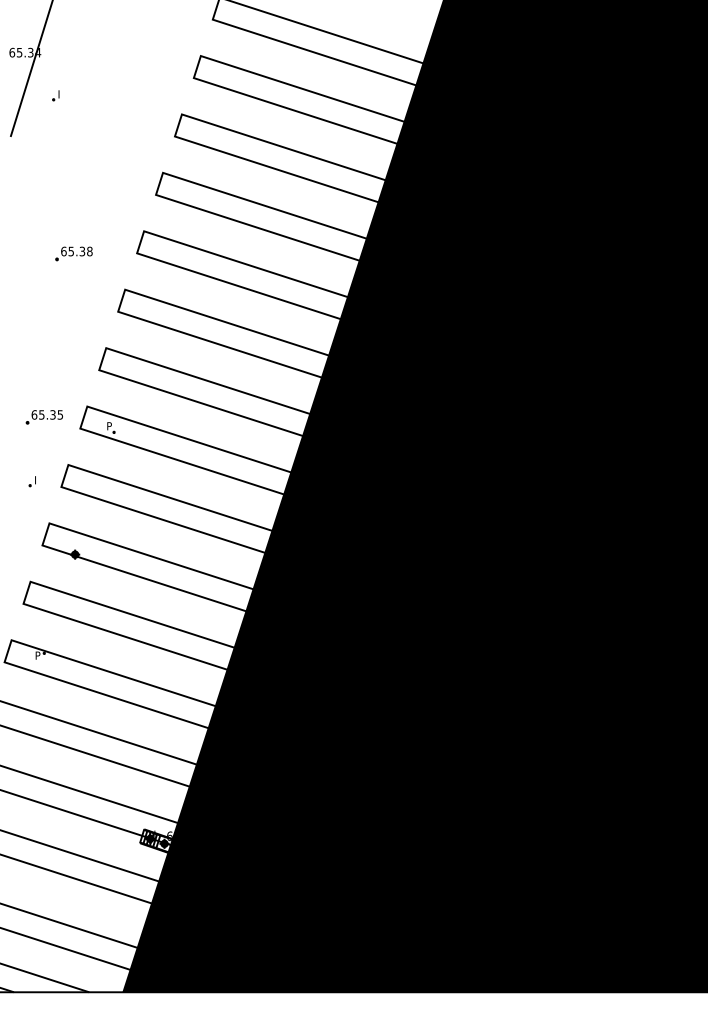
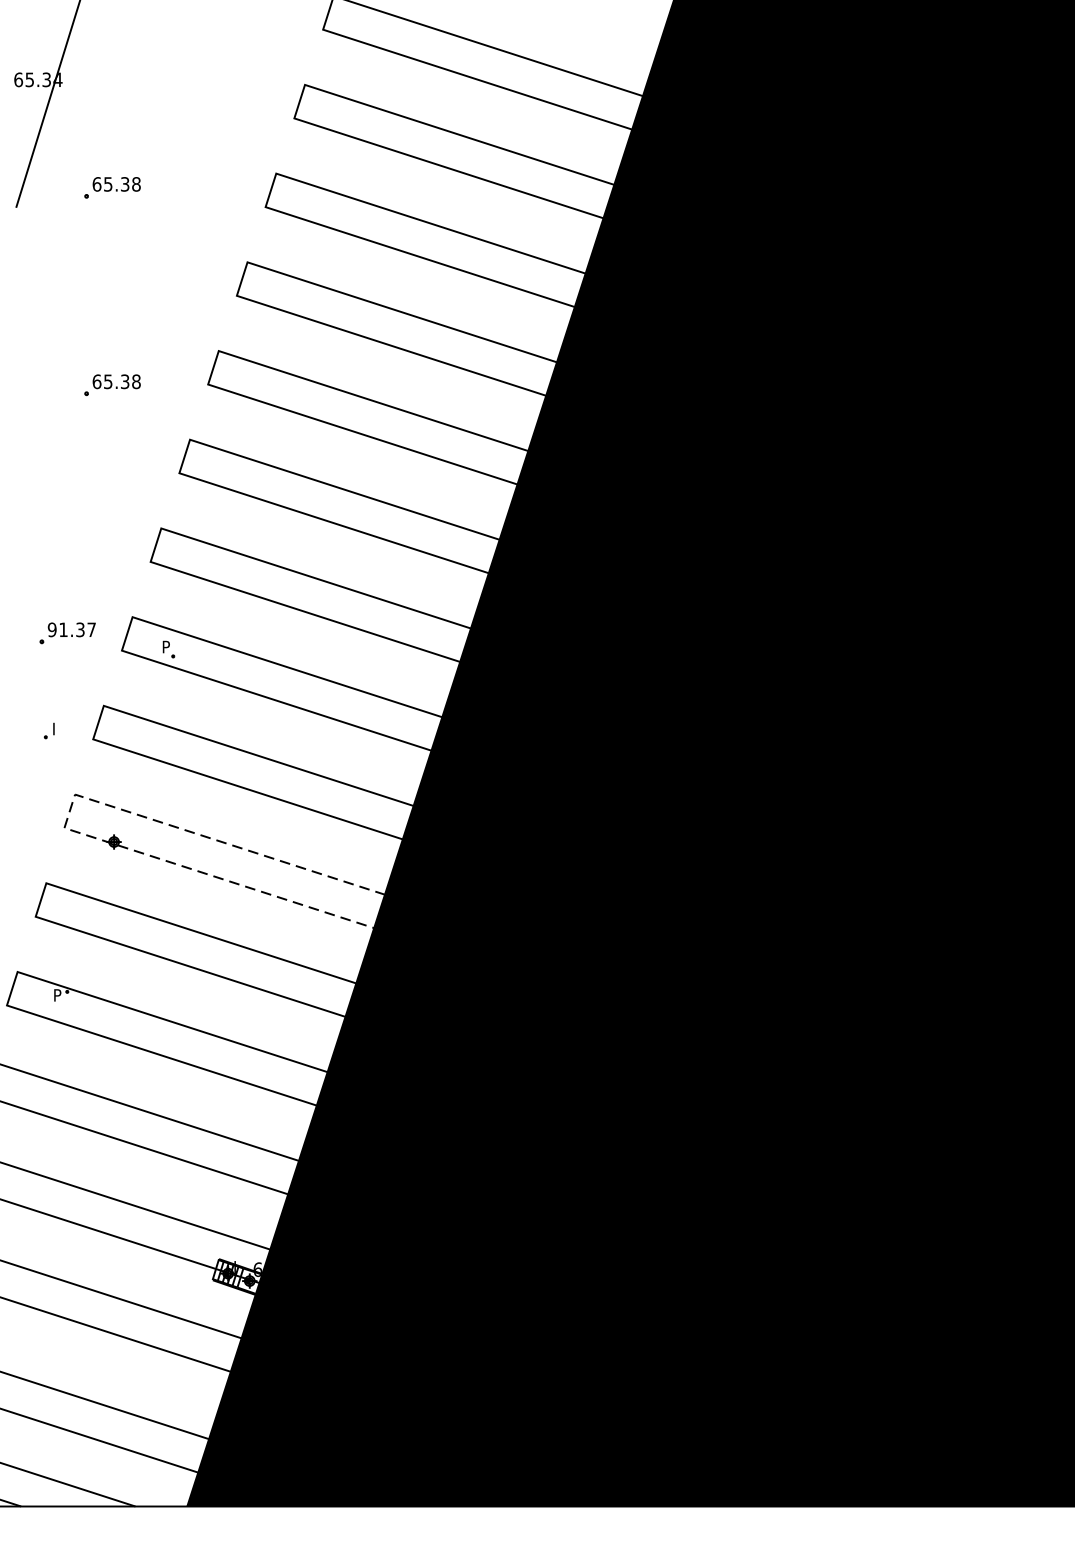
part: (55, 95) -> (84, 144), removed
part: (73, 123) -> (111, 187), added
text: (47, 414) -> (72, 629), 65.35 -> 91.37
line: (45, 534) -> (69, 811), solid -> dashed

